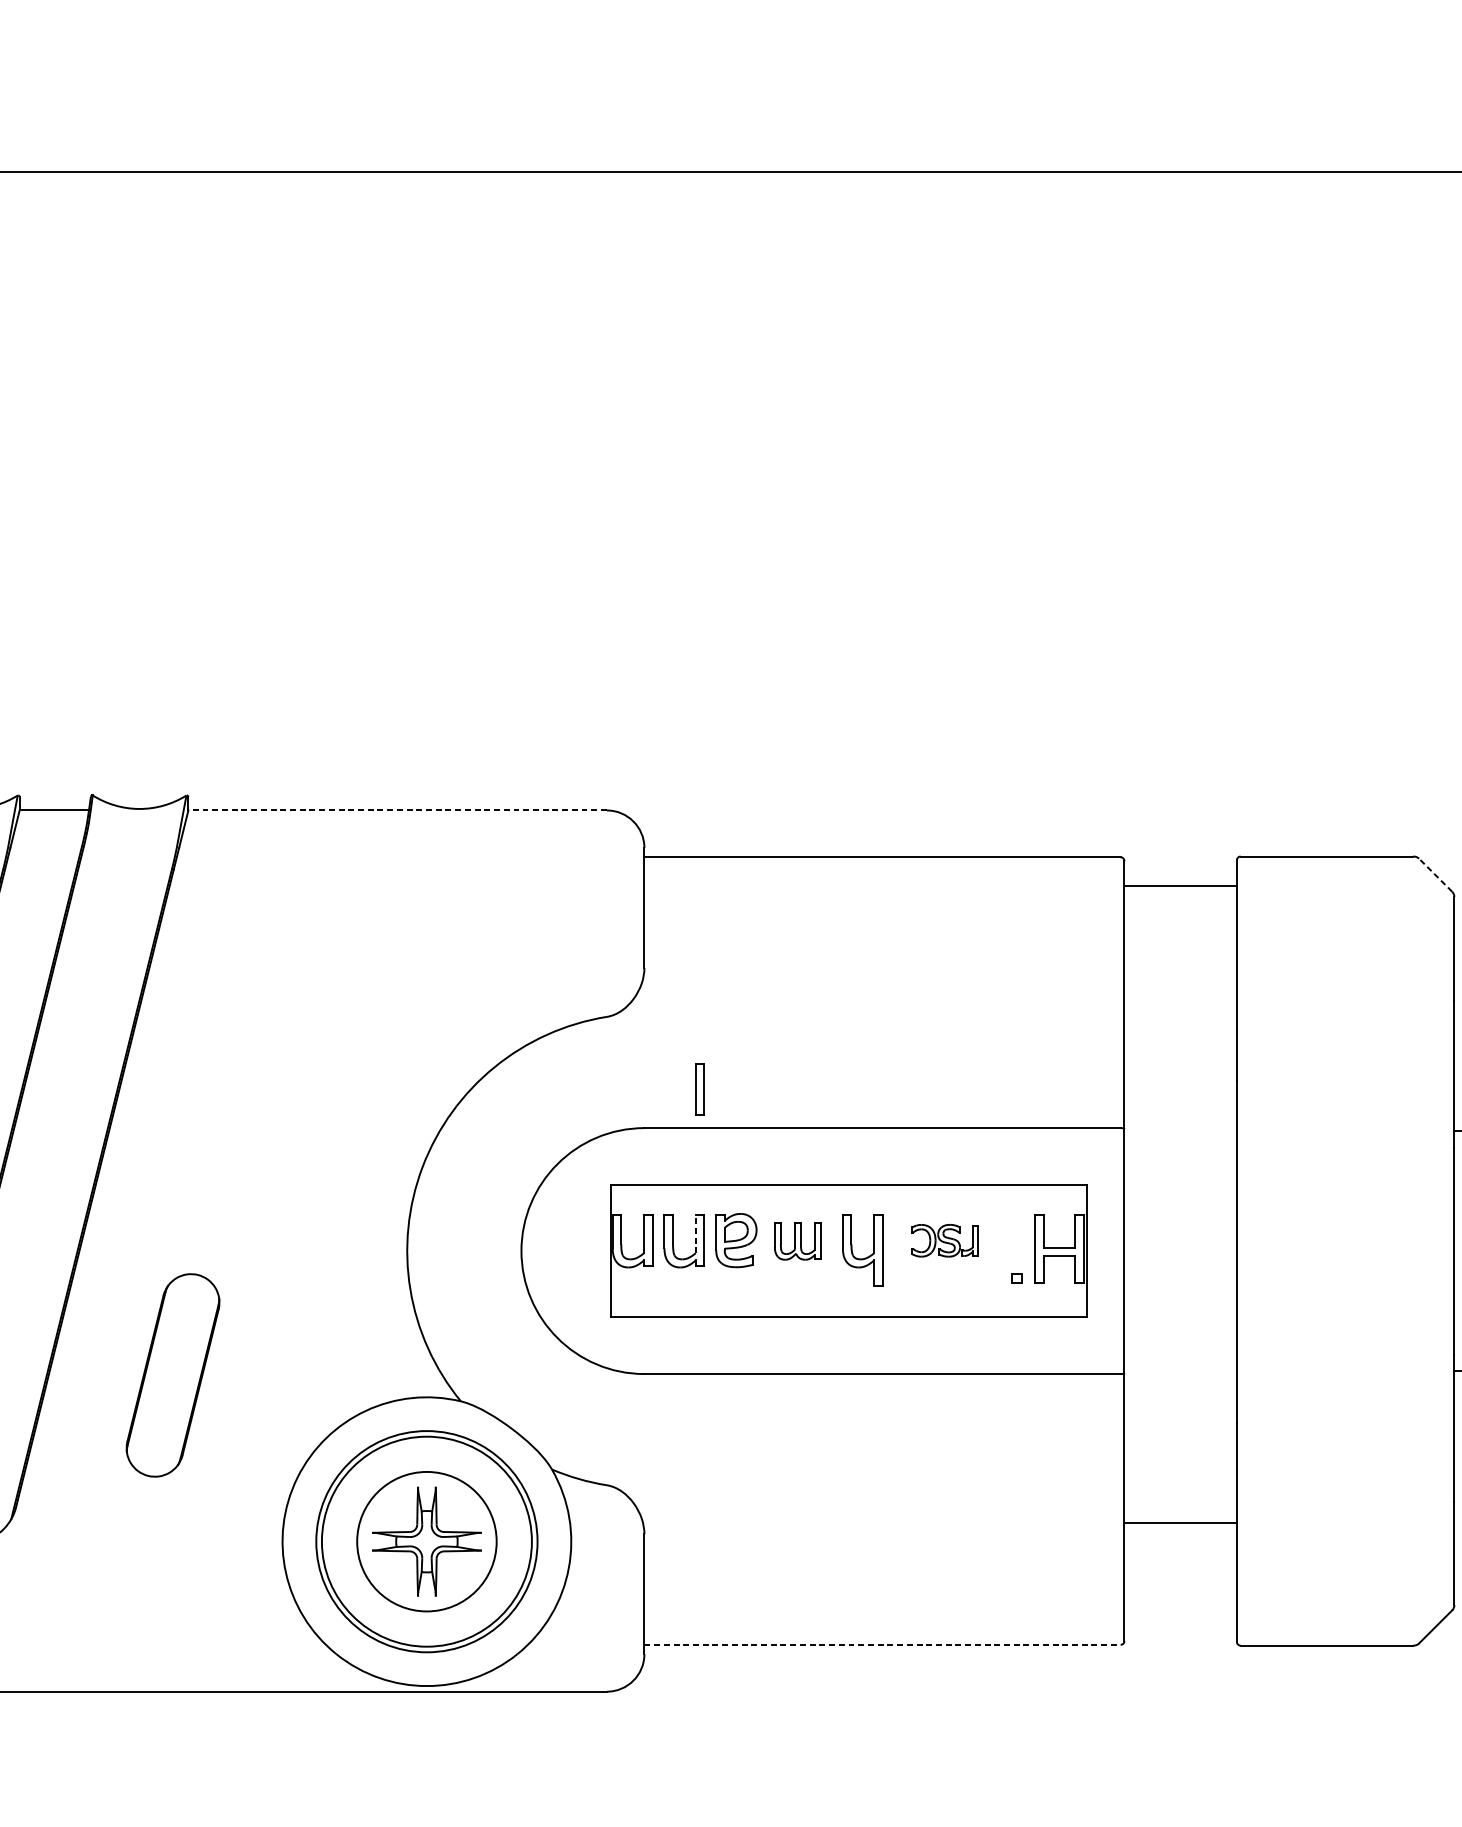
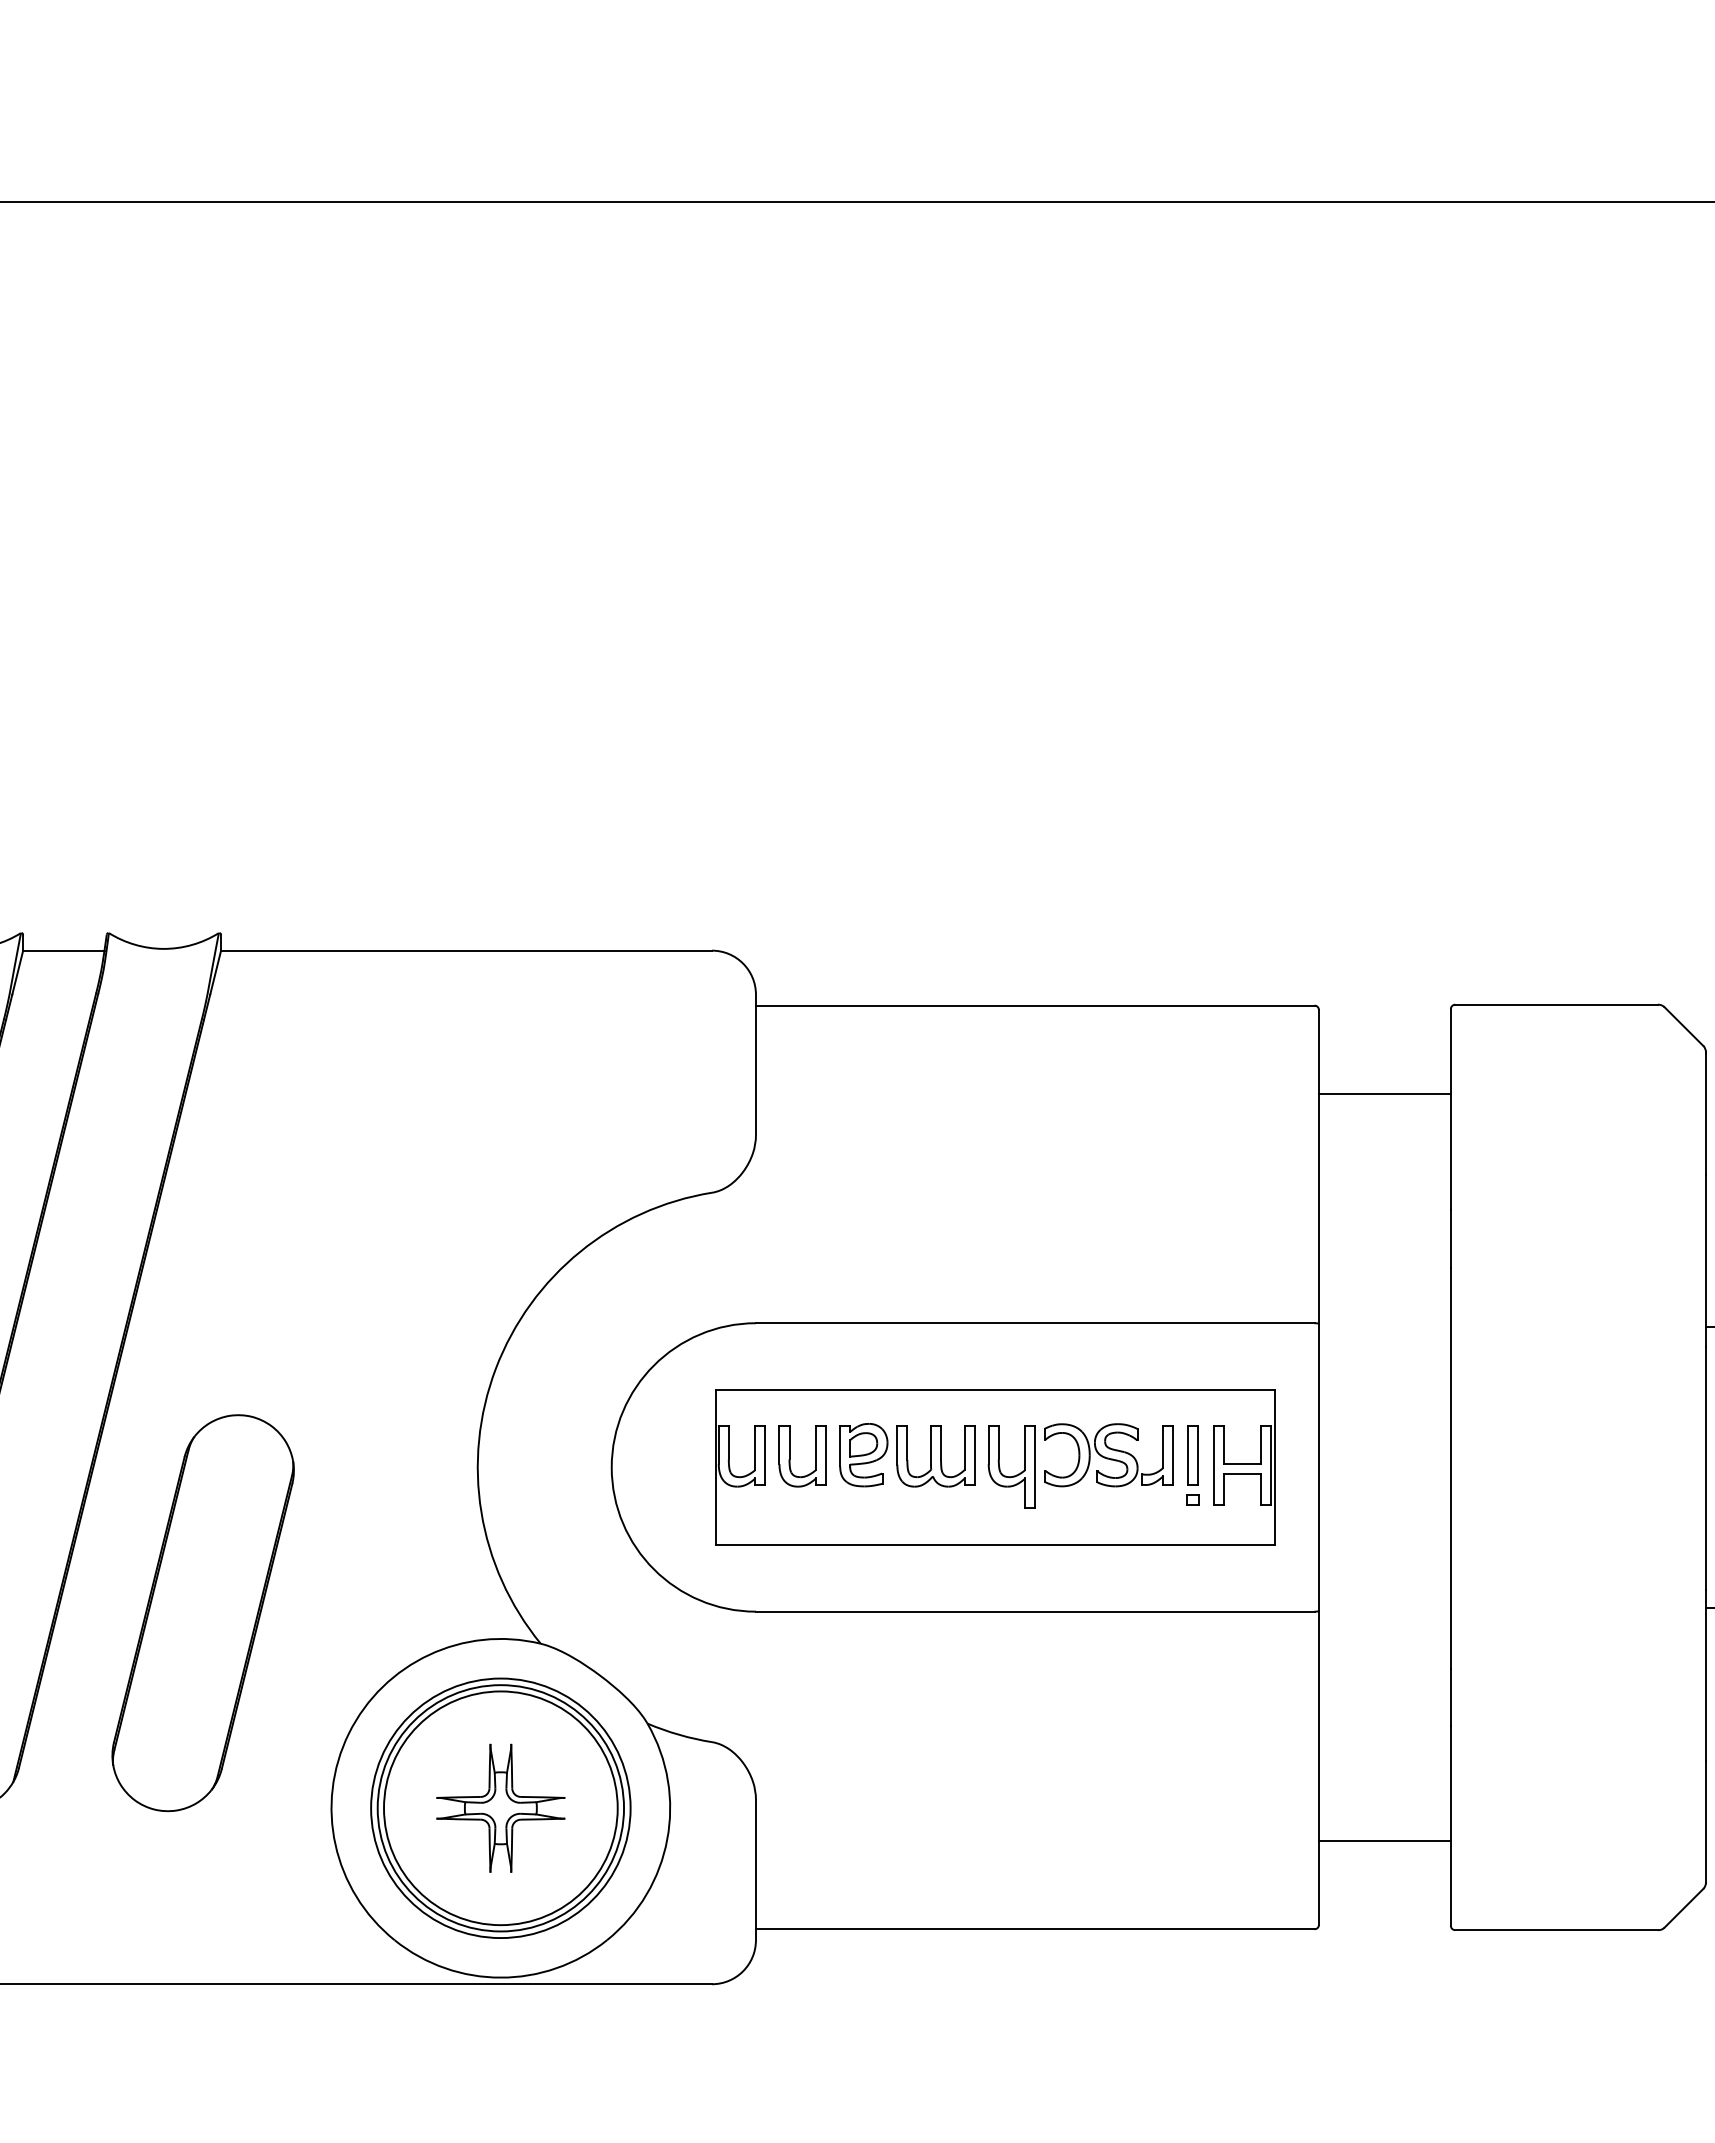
line: (397, 810) -> (466, 950), dashed -> solid
line: (1435, 875) -> (1683, 1026), dashed -> solid
line: (1180, 886) -> (1384, 1093), moved
part: (699, 1089) -> (1192, 1455), moved
line: (696, 1234) -> (816, 1447), dashed -> solid
part: (945, 1240) -> (1108, 1455), size x1.67
part: (797, 1241) -> (935, 1456), size x1.43
part: (172, 1375) -> (202, 1613), size x1.67
line: (1180, 1523) -> (1384, 1841), moved
circle: (426, 1541) -> (500, 1808), size x1.43
line: (882, 1645) -> (1035, 1929), dashed -> solid

